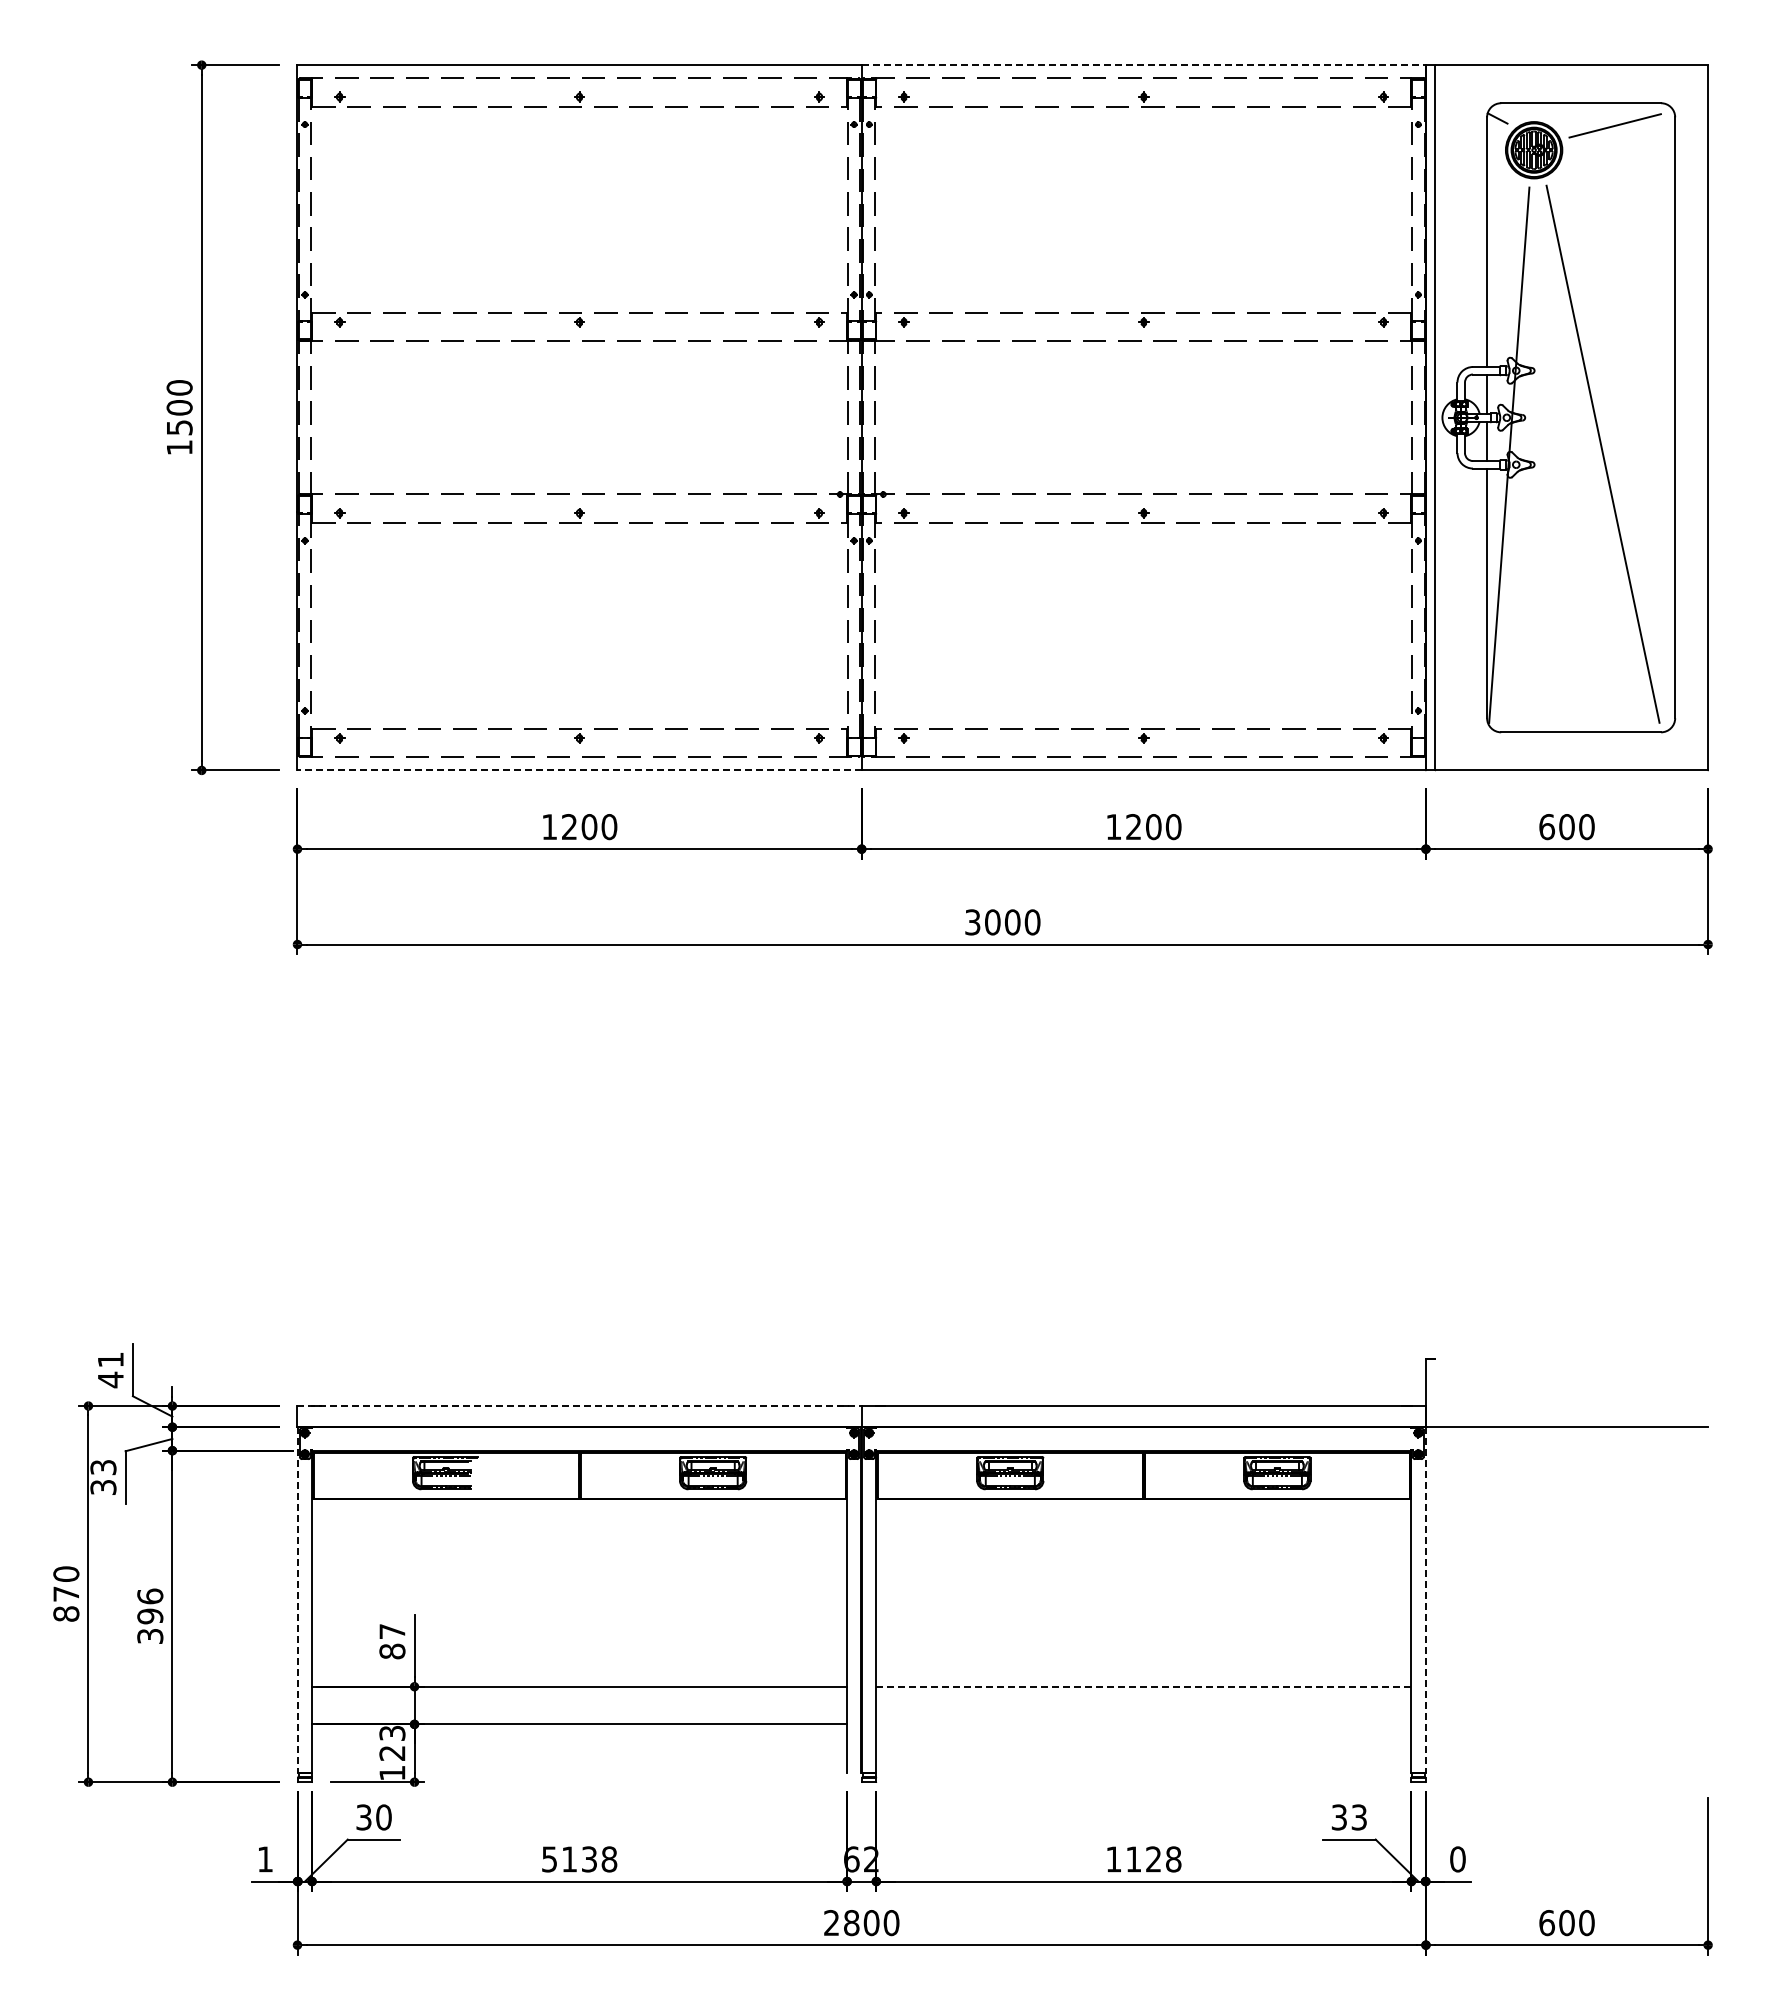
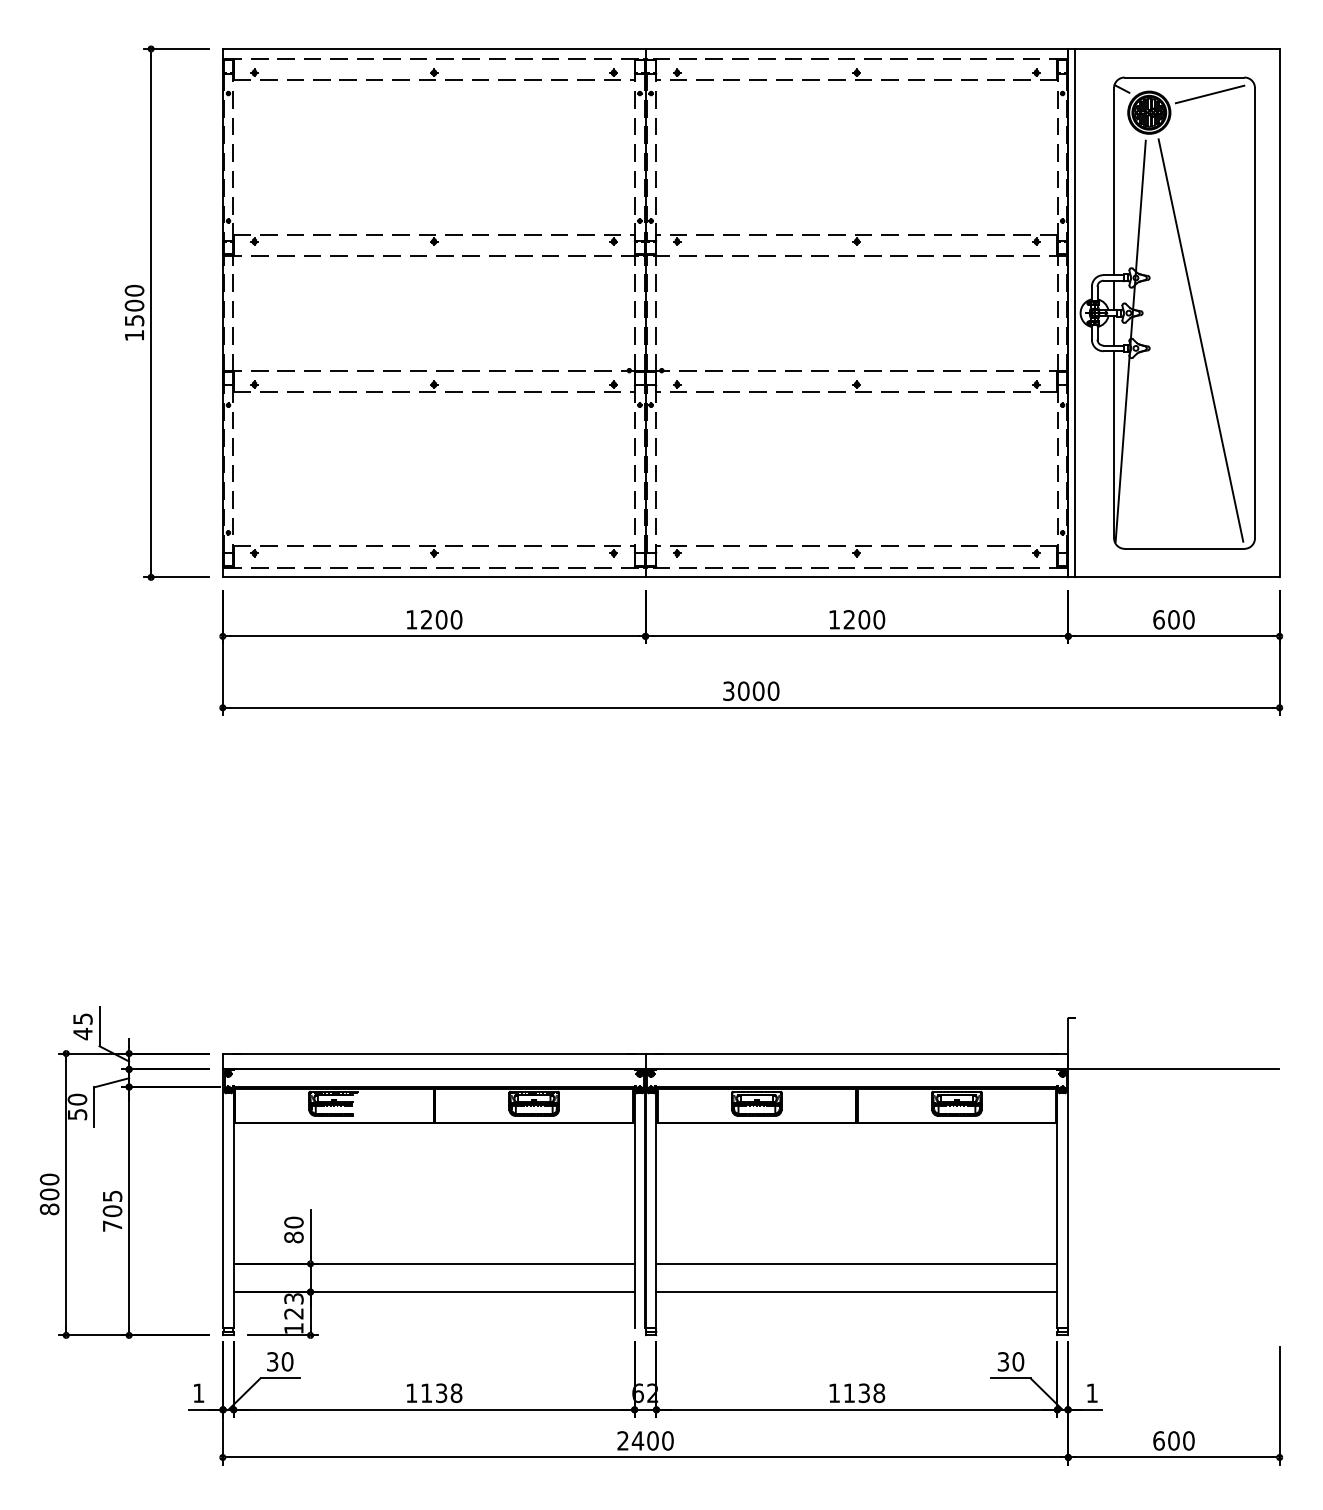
line: (1144, 65) -> (857, 49), dashed -> solid
line: (579, 770) -> (434, 577), dashed -> solid
text: (110, 1359) -> (82, 1018), 41 -> 45
line: (580, 1406) -> (434, 1053), dashed -> solid
text: (103, 1476) -> (77, 1106), 33 -> 50
text: (66, 1593) -> (49, 1194), 870 -> 800
line: (297, 1600) -> (222, 1199), dashed -> solid
line: (1425, 1600) -> (1067, 1199), dashed -> solid
text: (150, 1615) -> (112, 1210), 396 -> 705
text: (392, 1631) -> (294, 1222), 87 -> 80
line: (1143, 1686) -> (856, 1263), dashed -> solid
line: (1143, 1724) -> (856, 1292), added
text: (1359, 1817) -> (1018, 1361), 33 -> 30
text: (549, 1859) -> (411, 1393), 5138 -> 1138
text: (1153, 1859) -> (864, 1393), 1128 -> 1138
text: (1457, 1859) -> (1091, 1393), 0 -> 1
text: (851, 1923) -> (637, 1441), 2800 -> 2400

